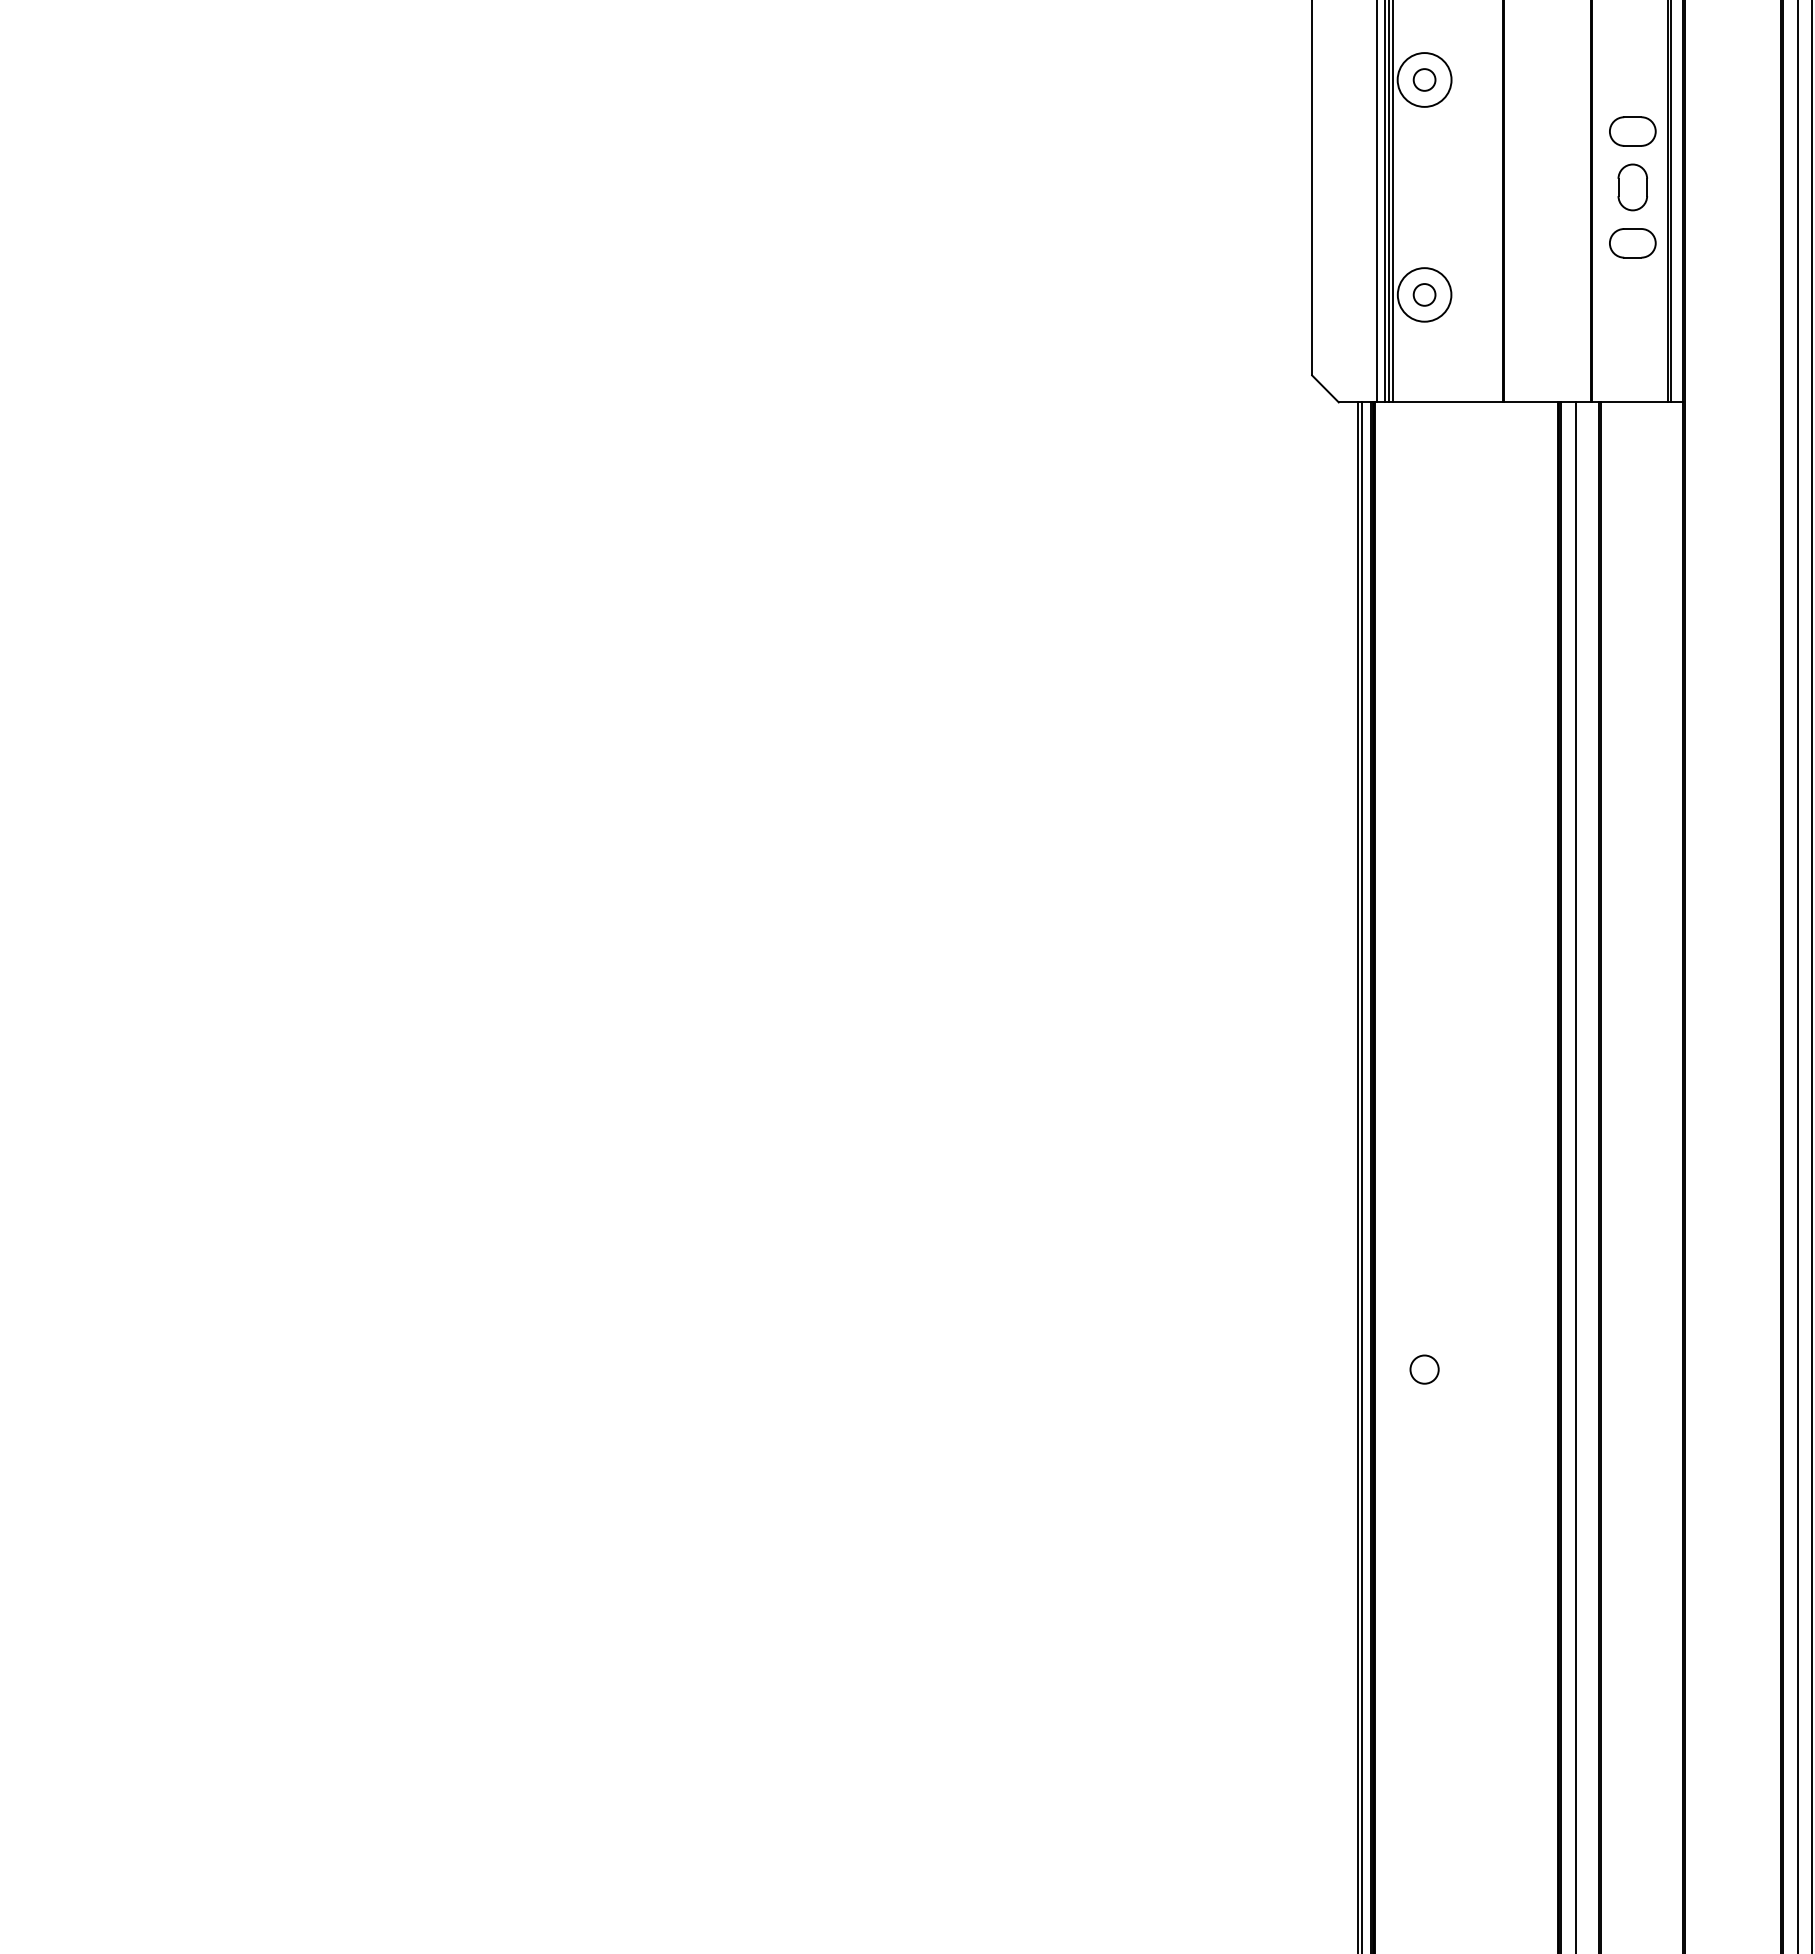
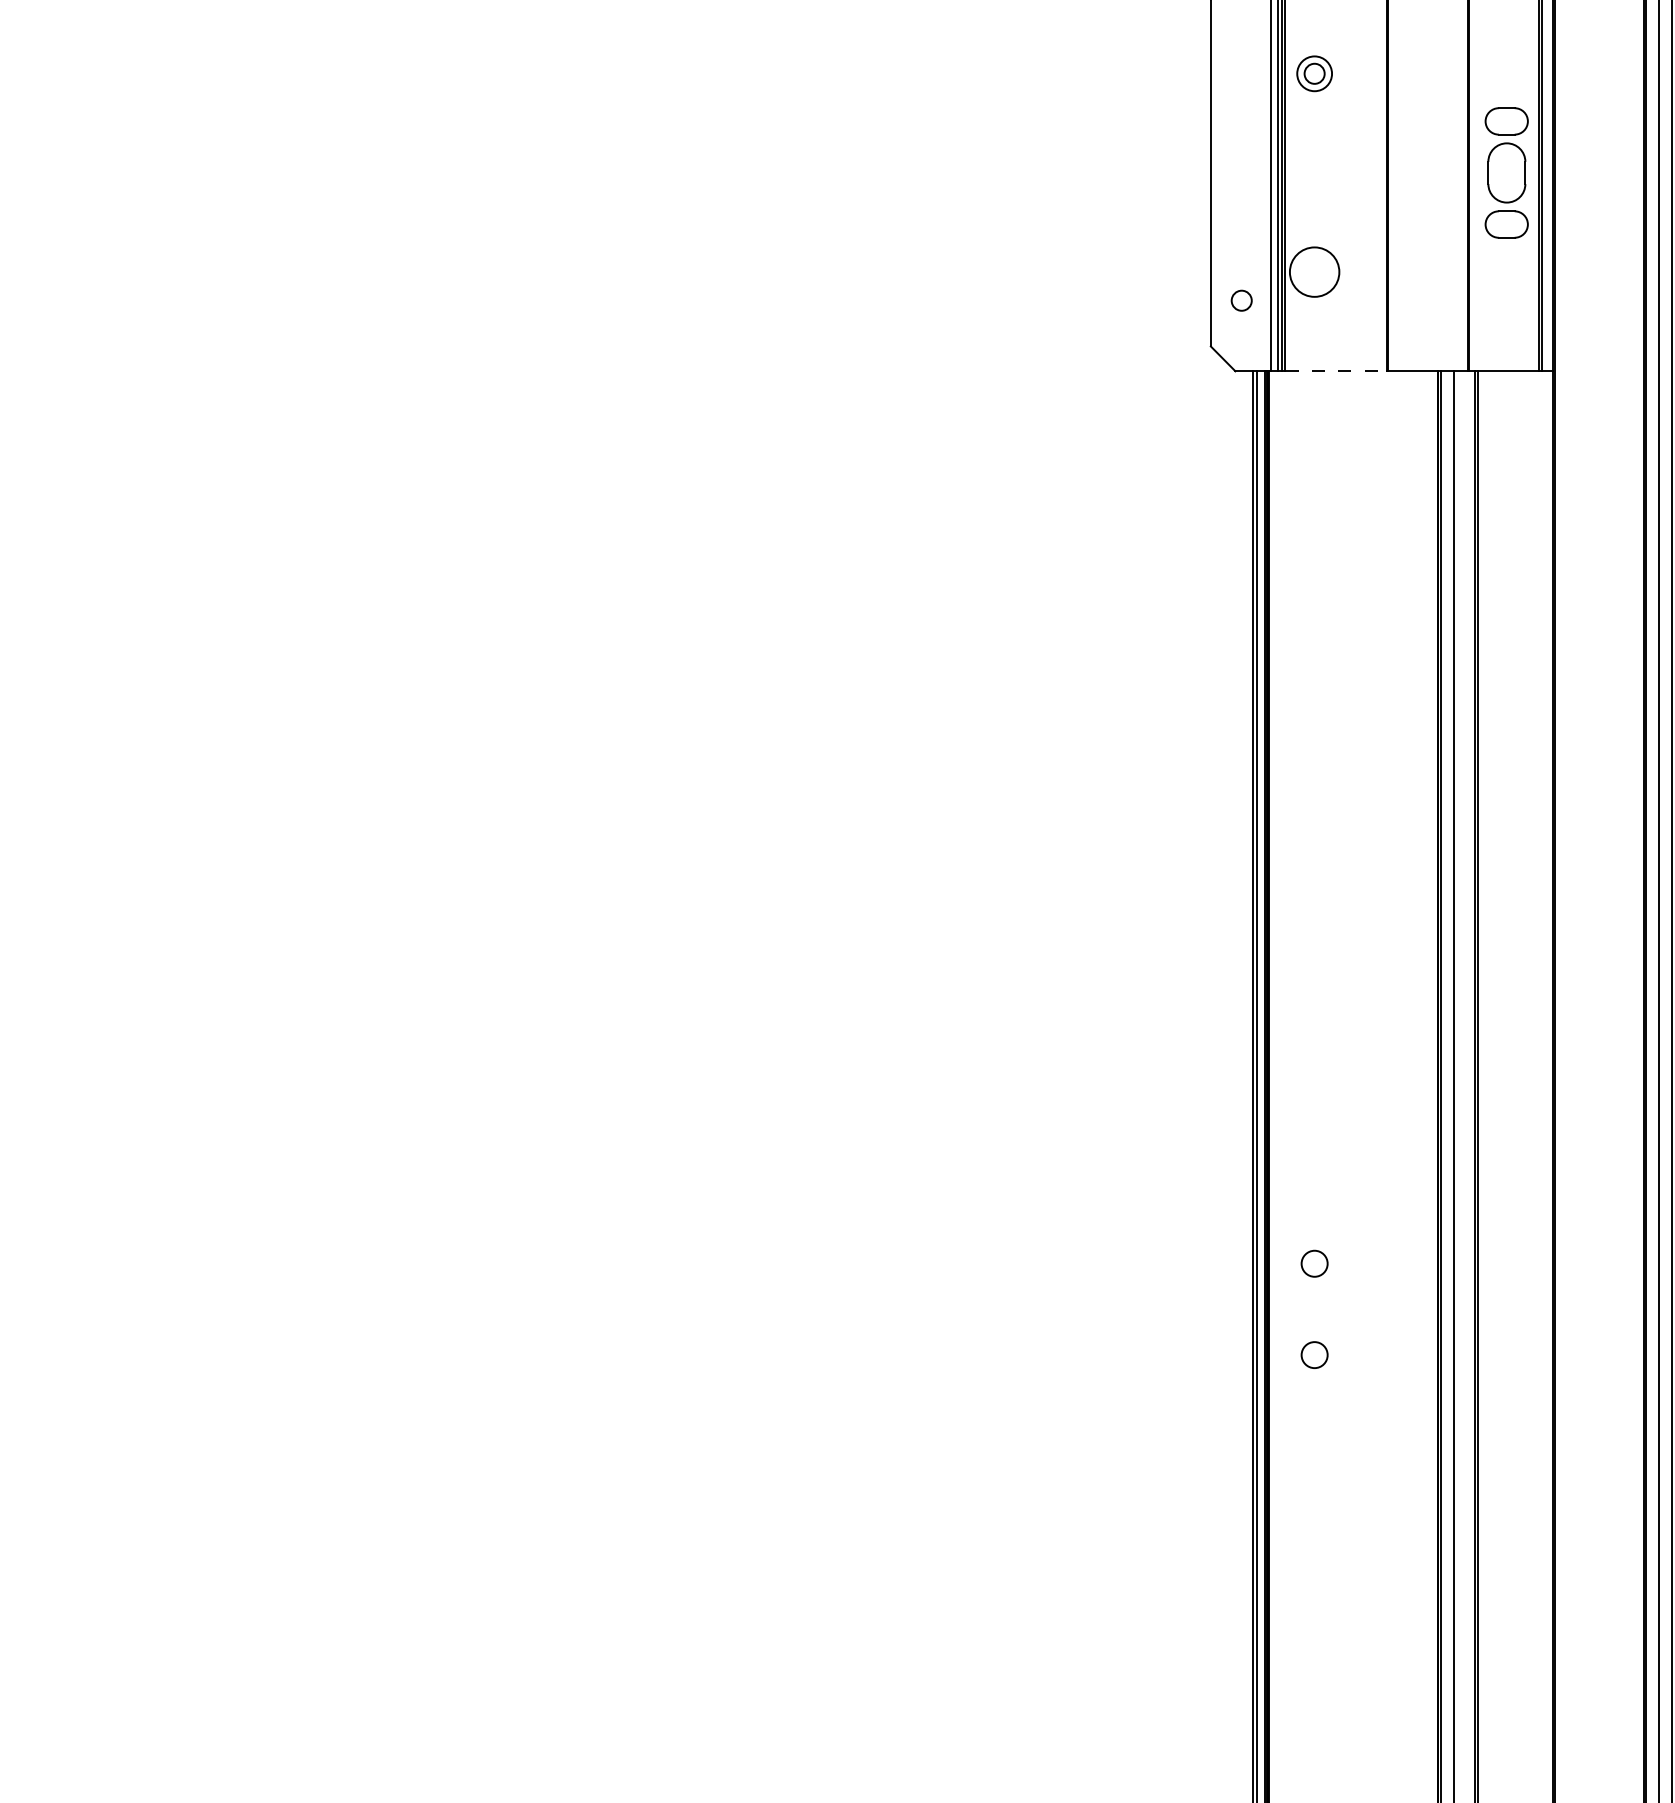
circle: (1424, 79) -> (1314, 73), size x0.7
part: (1632, 187) -> (1506, 173), size x1.4
circle: (1424, 294) -> (1241, 300), moved
line: (1447, 402) -> (1335, 371), solid -> dashed
circle: (1424, 1468) -> (1314, 1355), added

